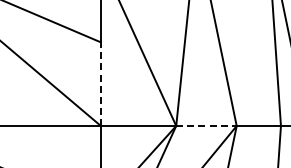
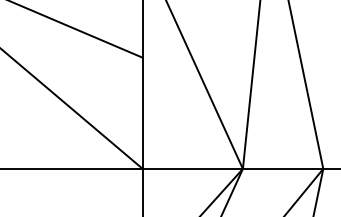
line: (100, 84) -> (142, 113), dashed -> solid
line: (206, 125) -> (283, 168), dashed -> solid

